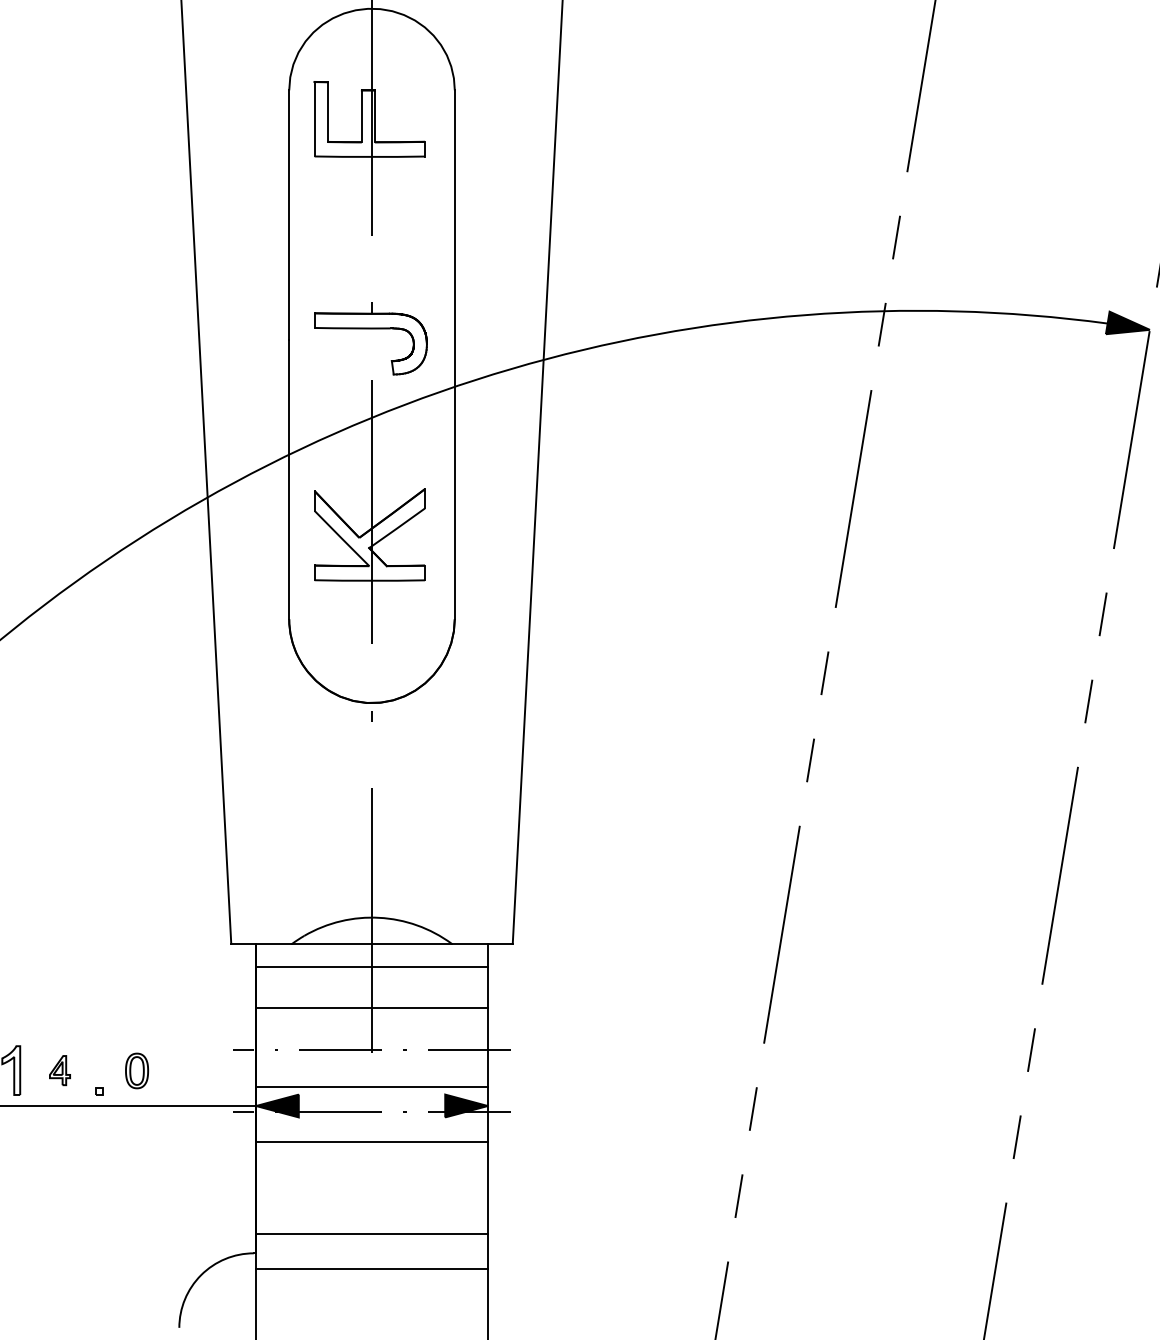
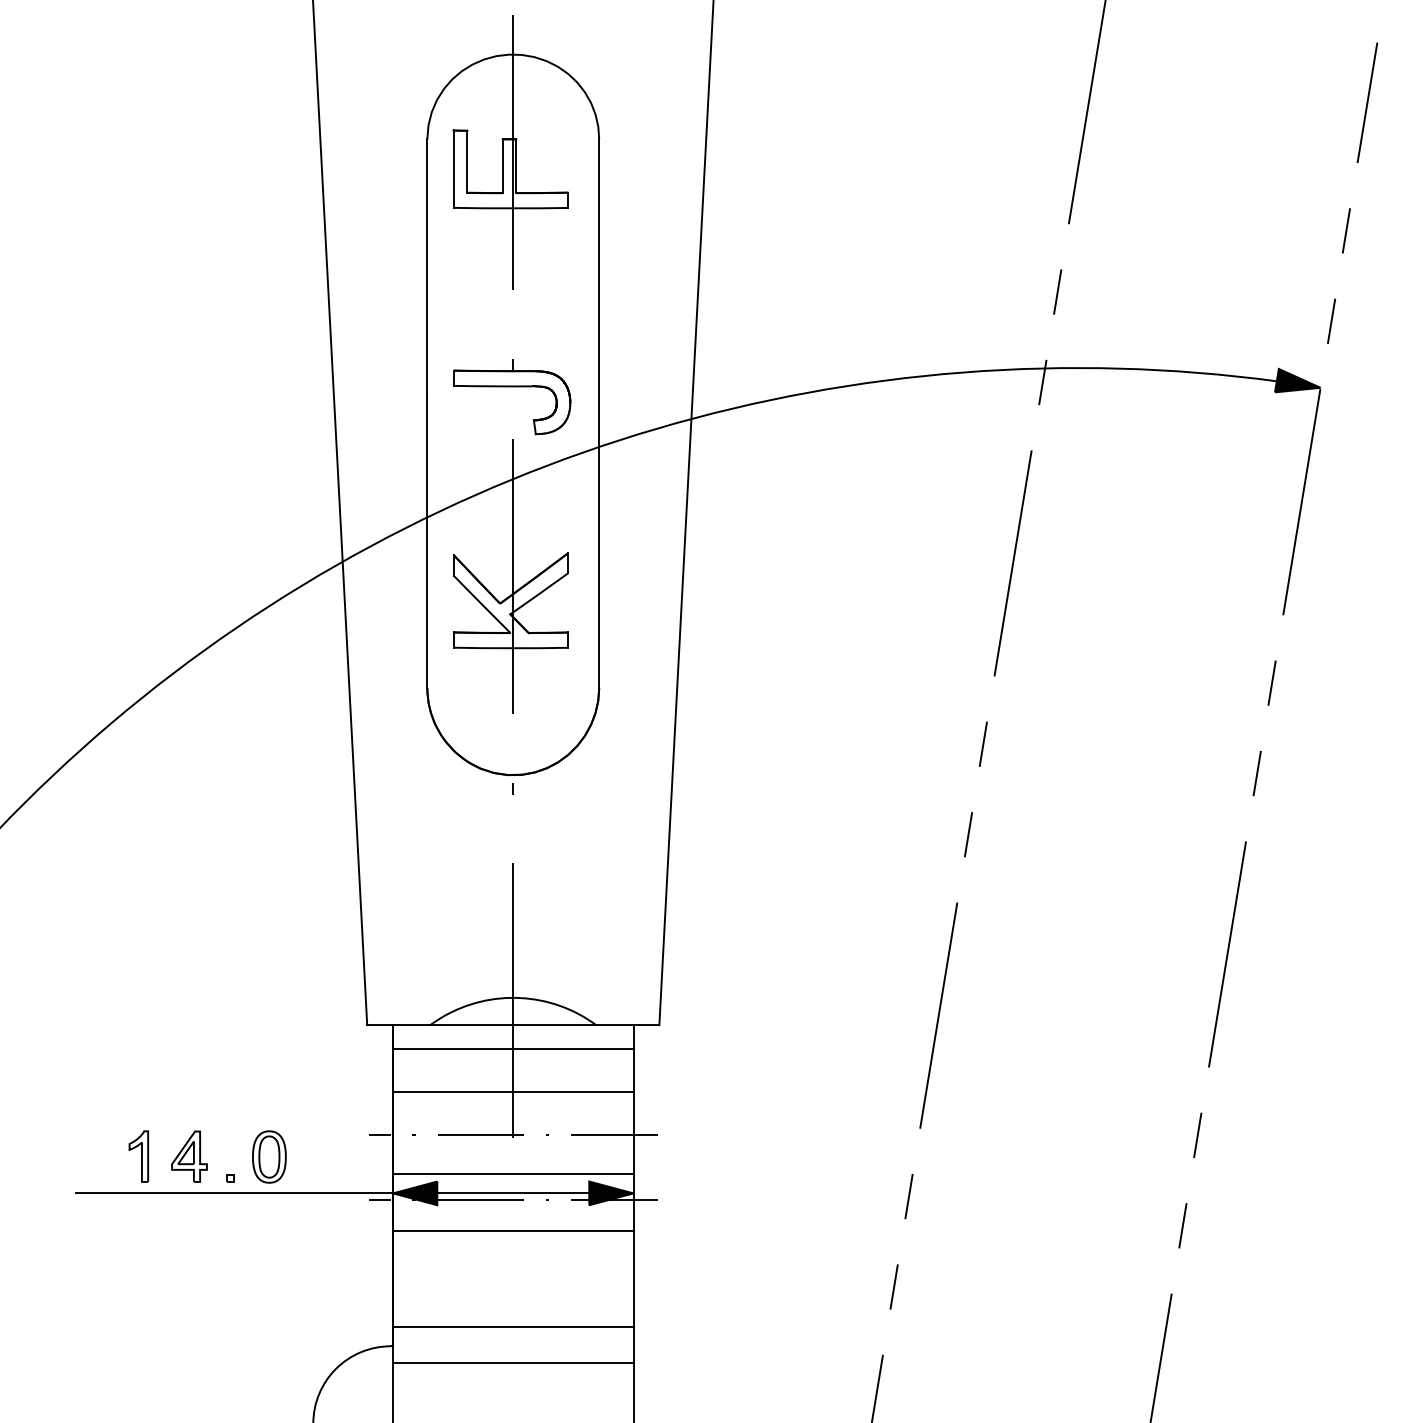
part: (60, 1070) -> (189, 1156), size x1.67
part: (137, 1070) -> (269, 1156), size x1.43
line: (372, 1106) -> (513, 1193), added

